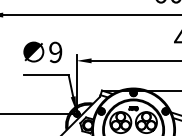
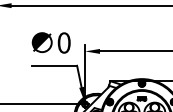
text: (55, 52) -> (63, 43), 9 -> 0

